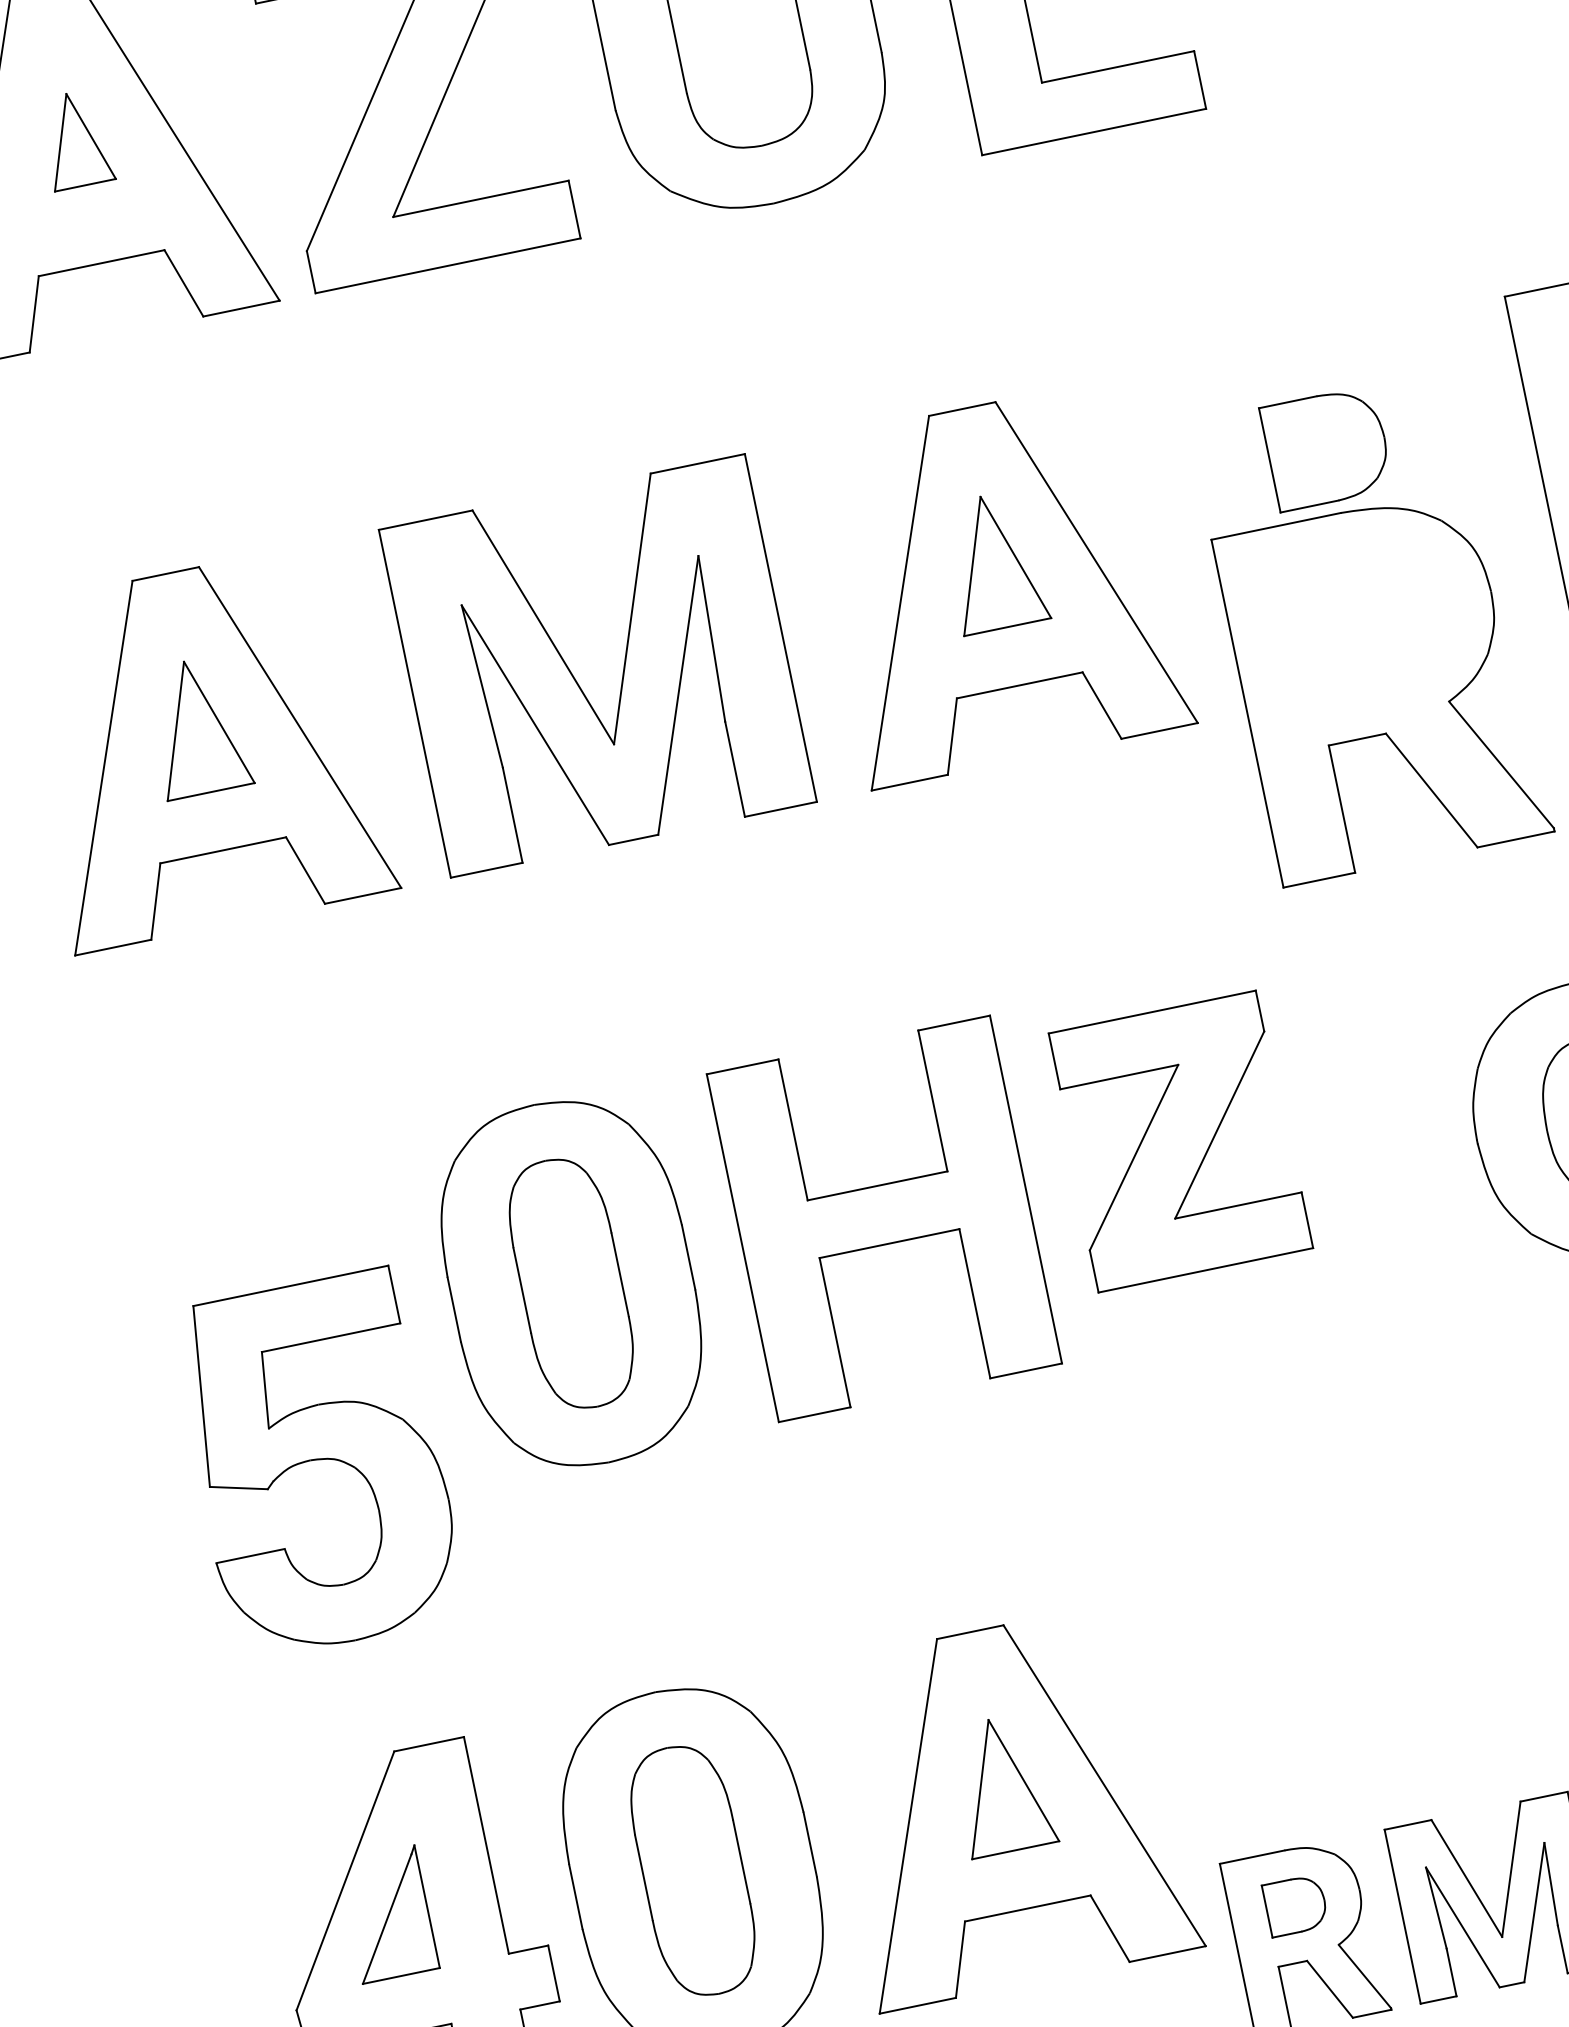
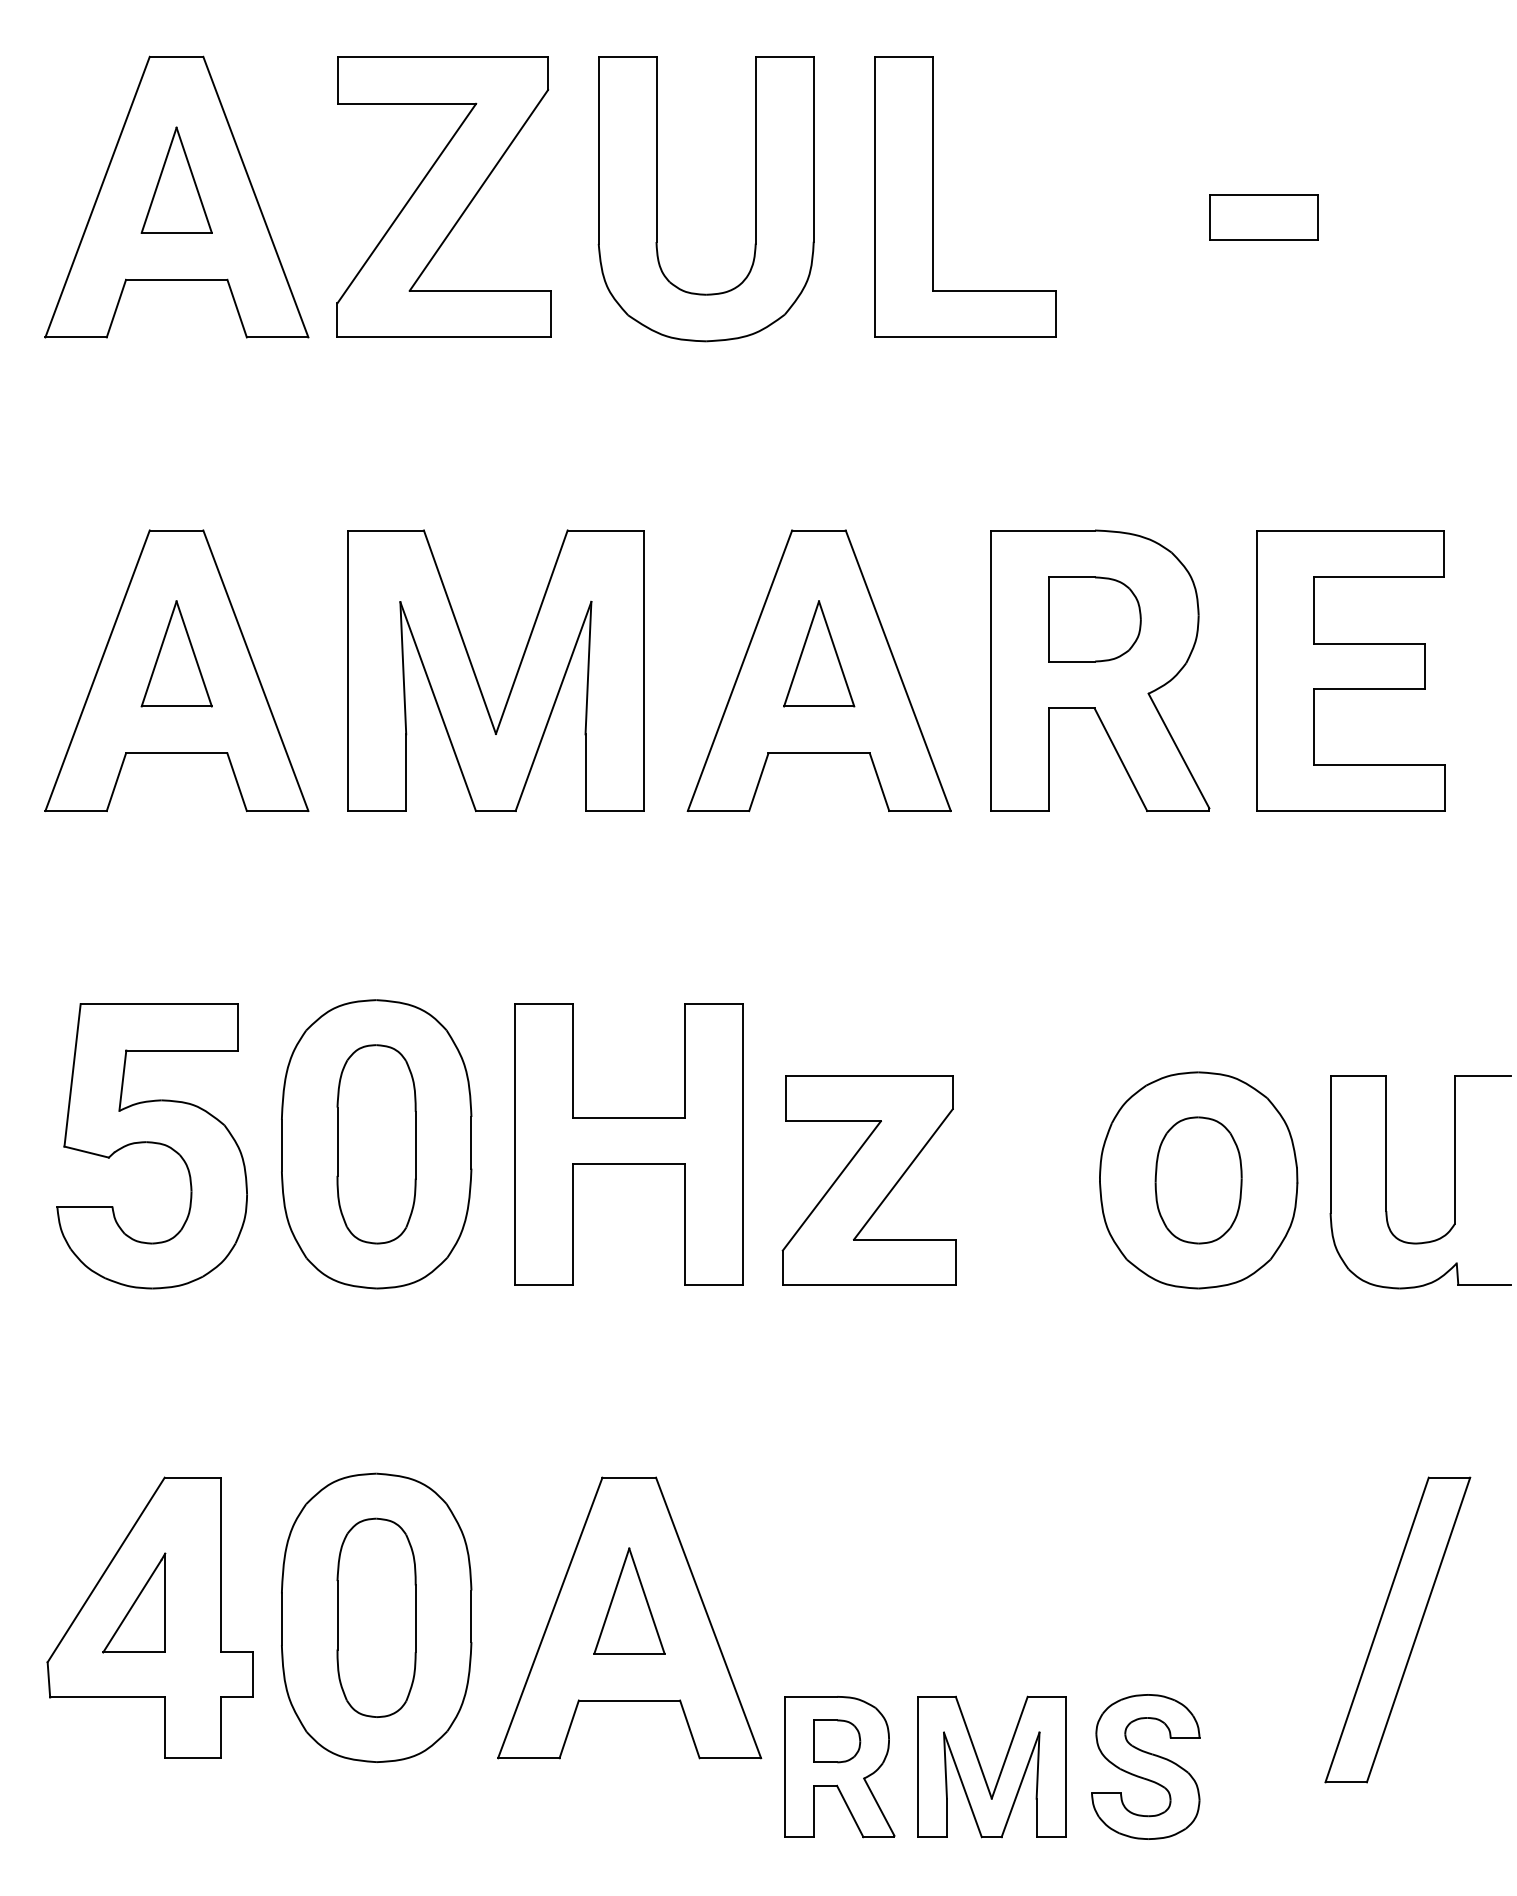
part: (75, 138) -> (176, 179), size x1.43
part: (1383, 685) -> (1100, 670), moved
part: (1178, 1141) -> (868, 1180), moved
part: (317, 1464) -> (151, 1146), moved

